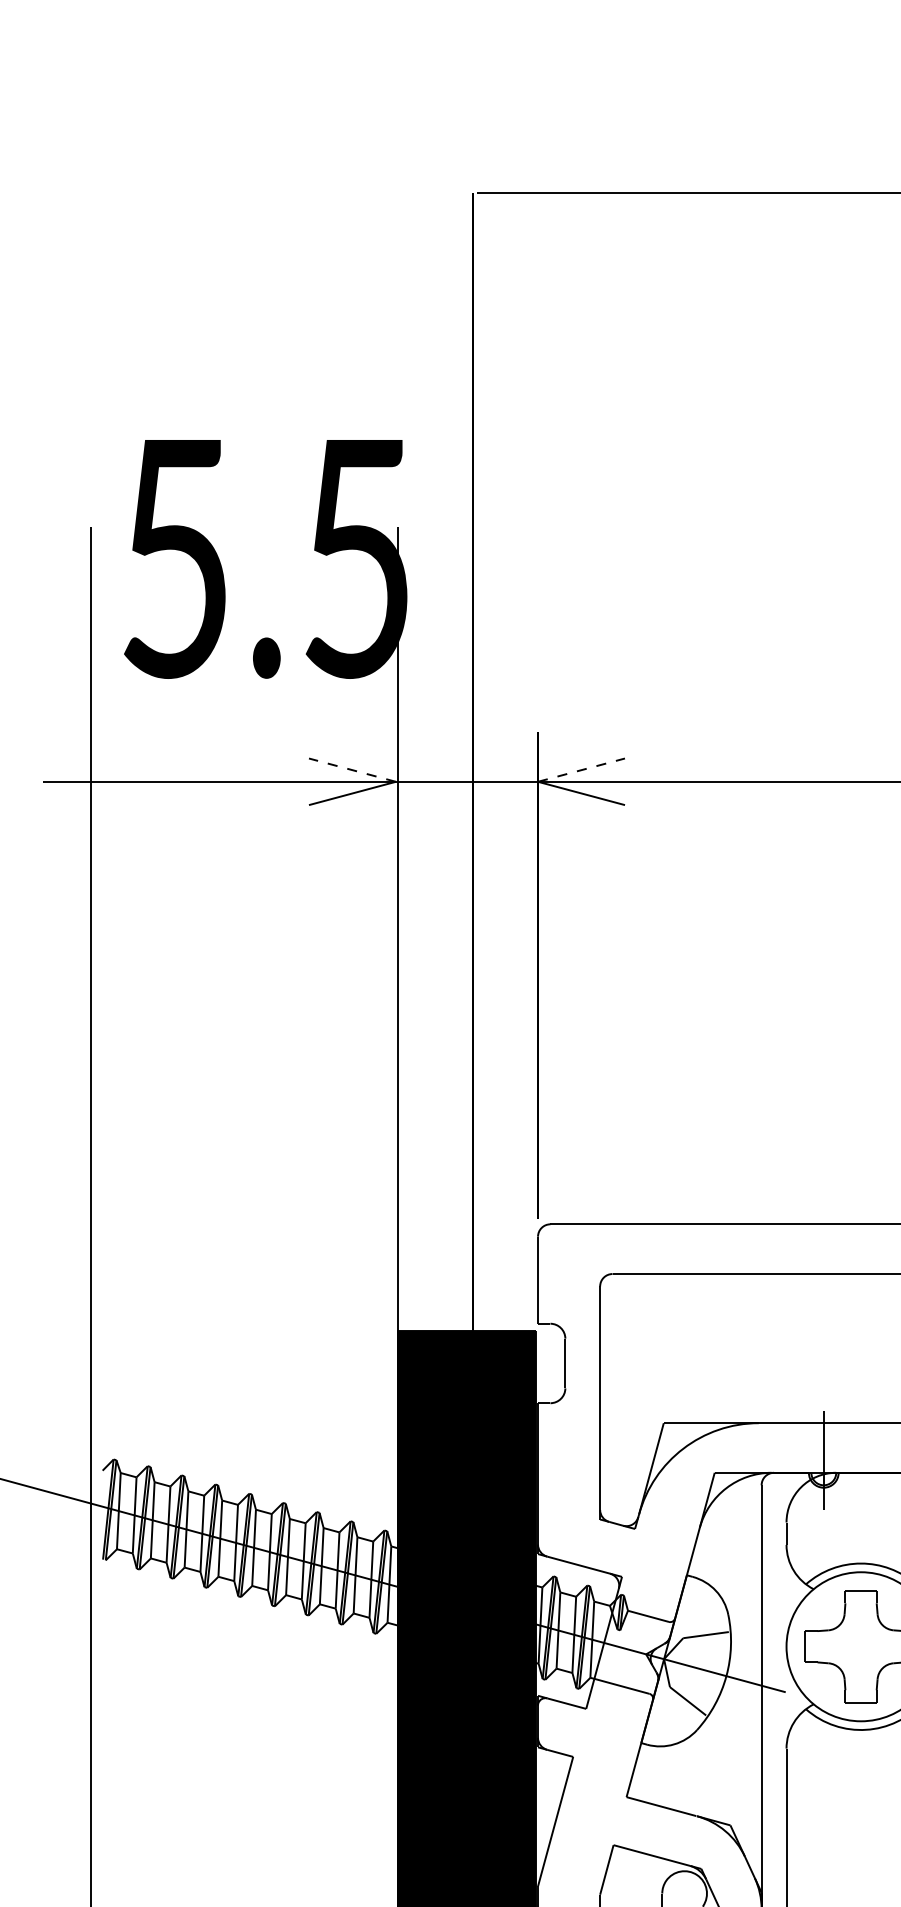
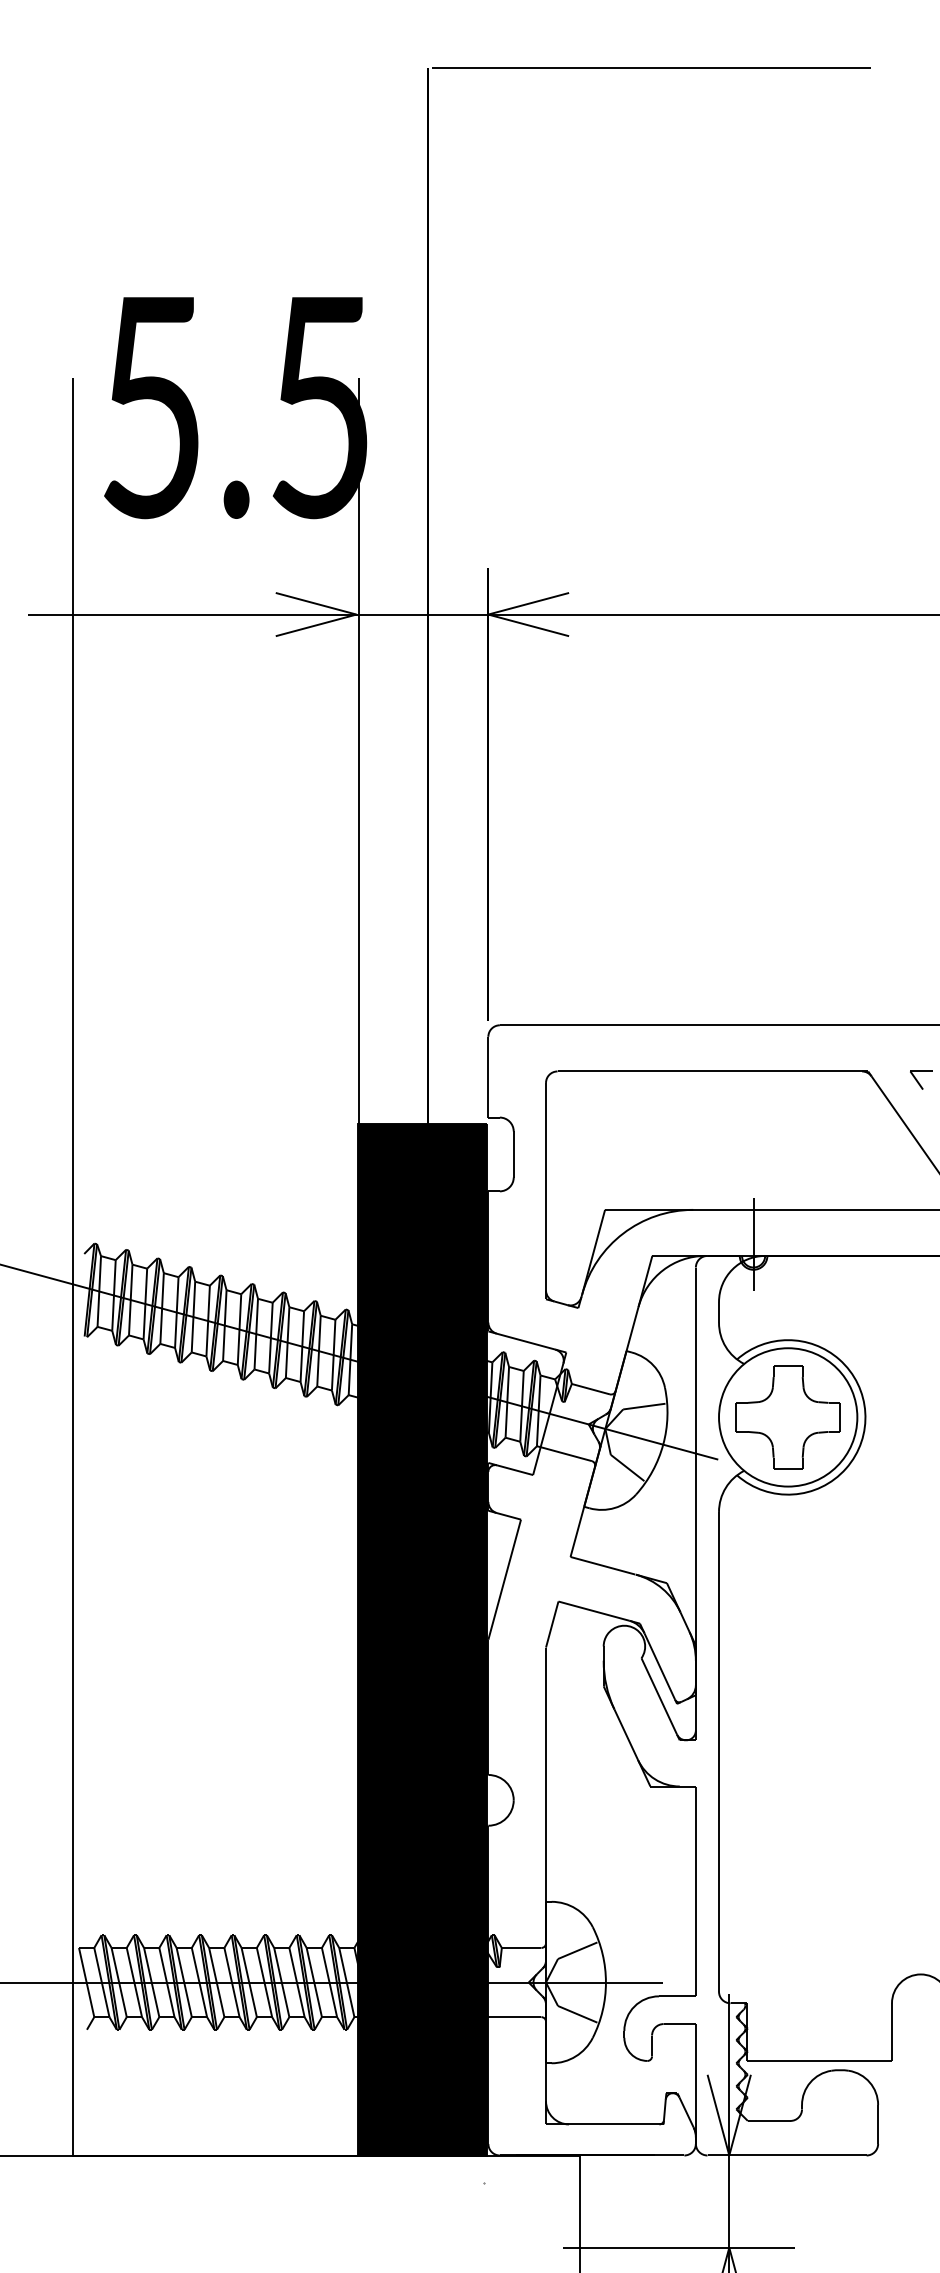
line: (352, 769) -> (316, 603), dashed -> solid
line: (581, 769) -> (528, 603), dashed -> solid

